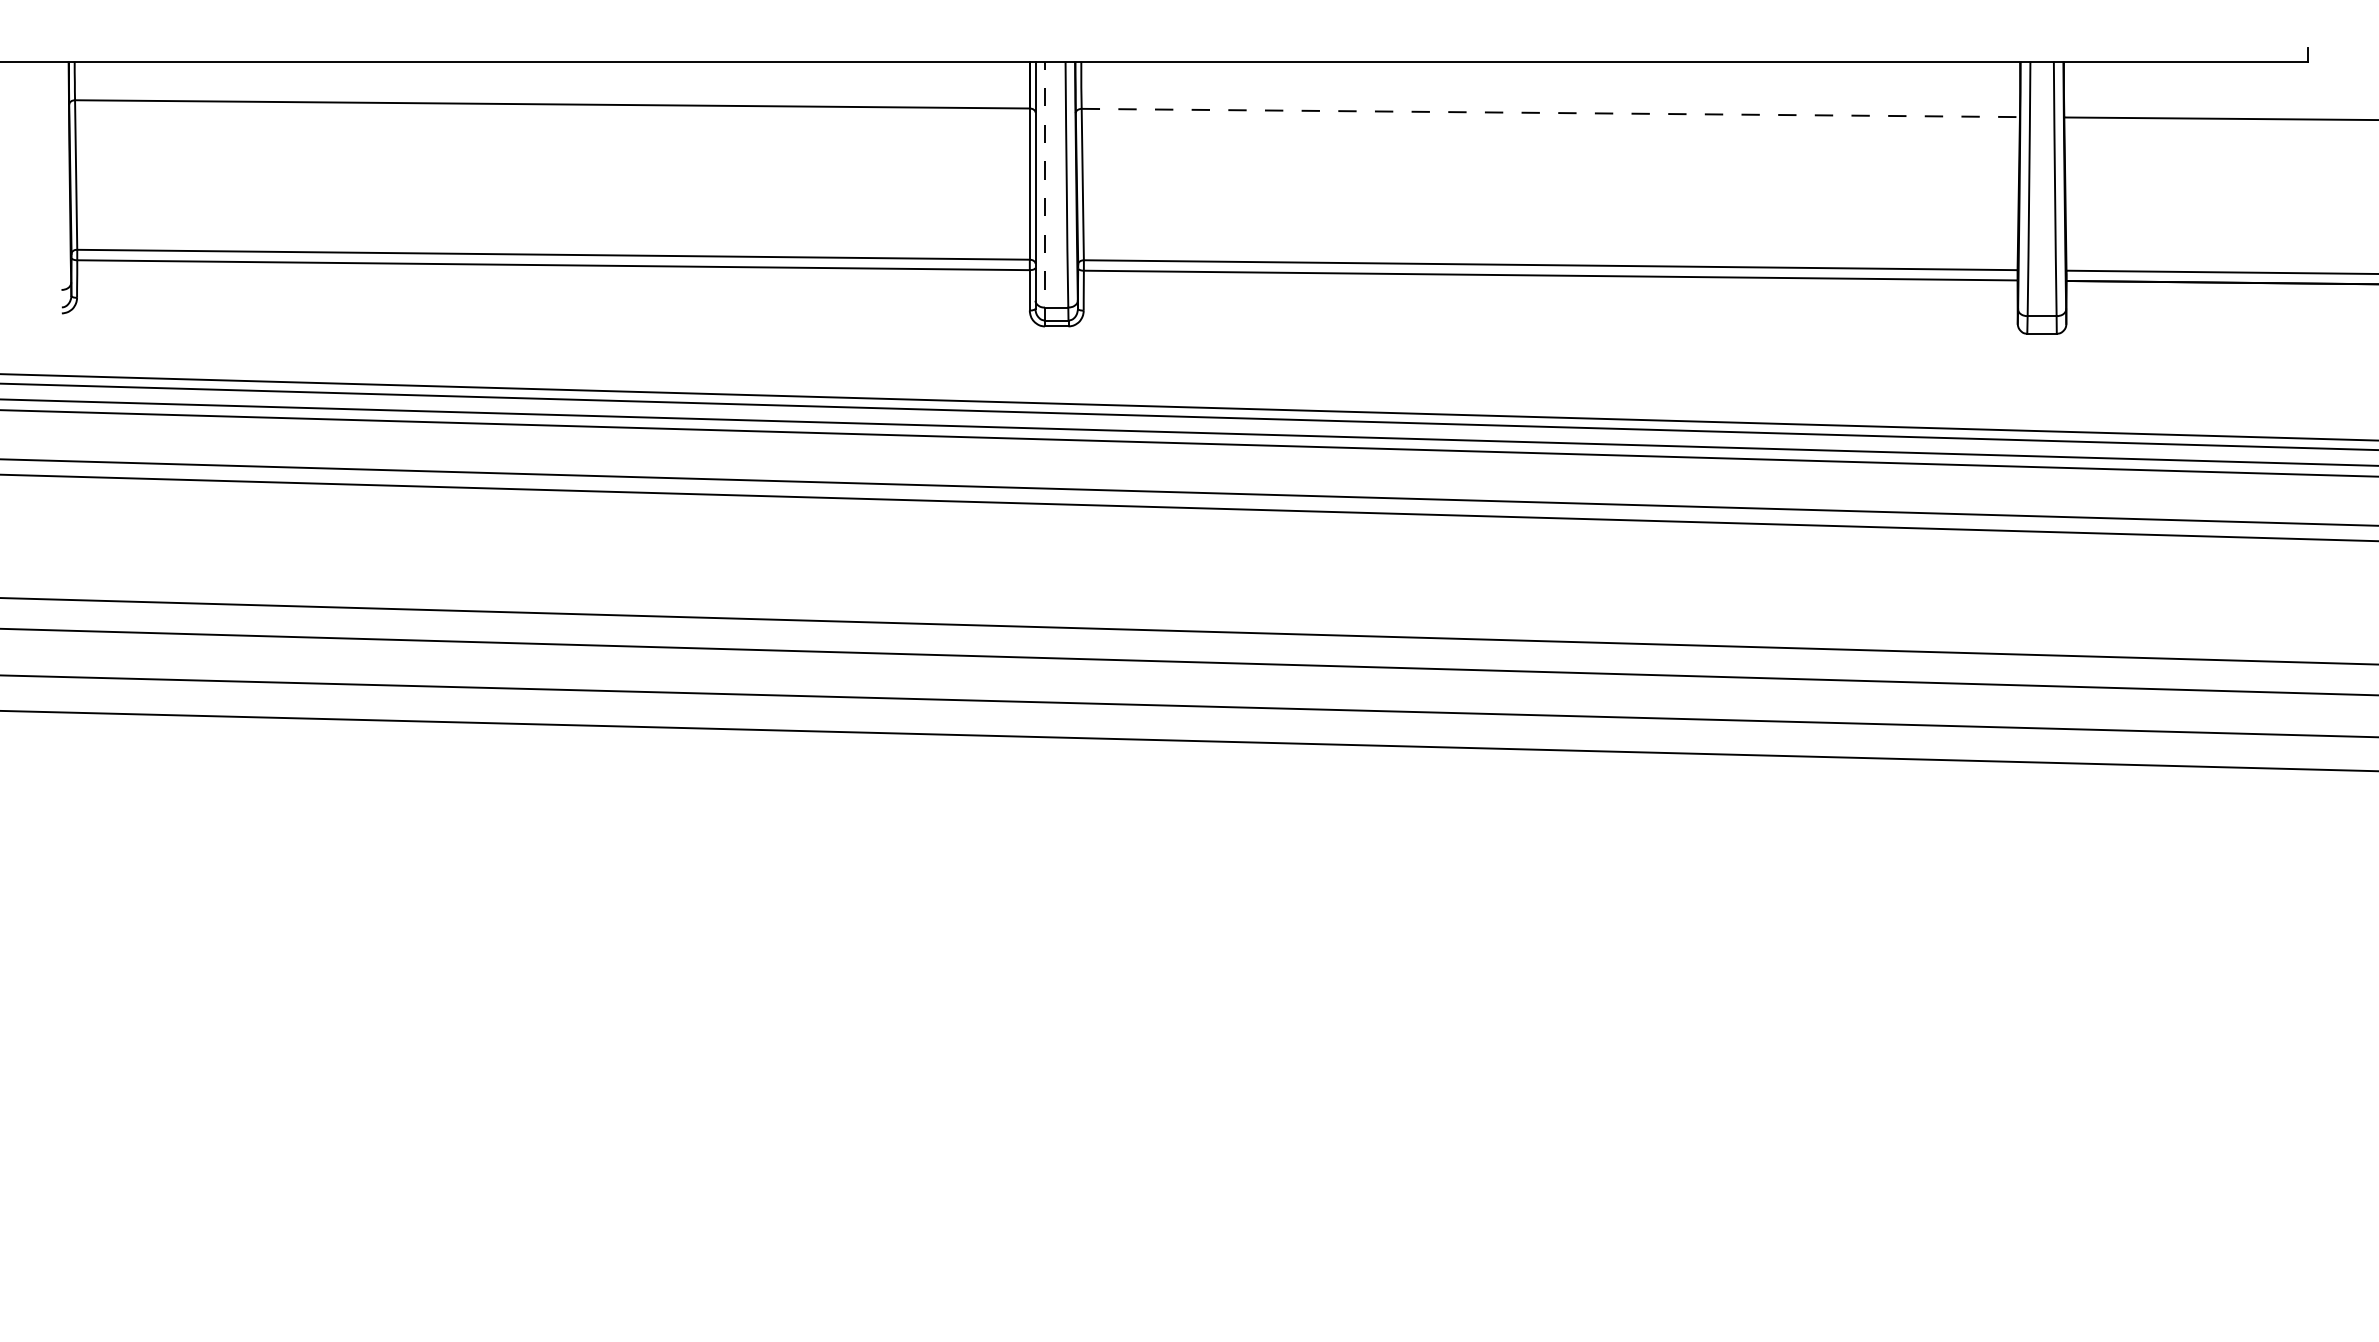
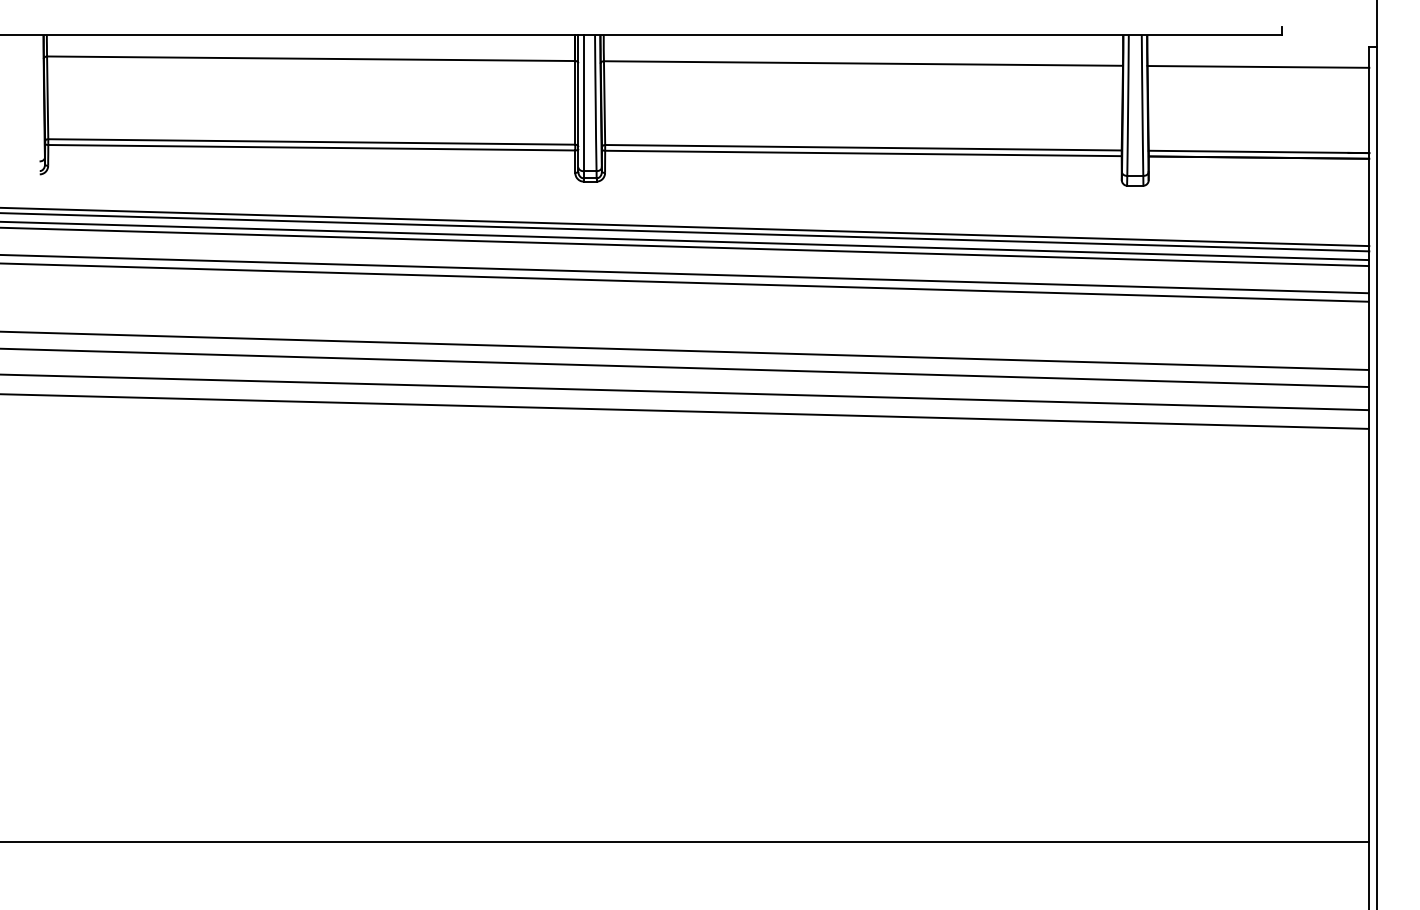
line: (1550, 112) -> (863, 63), dashed -> solid
line: (1044, 192) -> (583, 107), dashed -> solid

